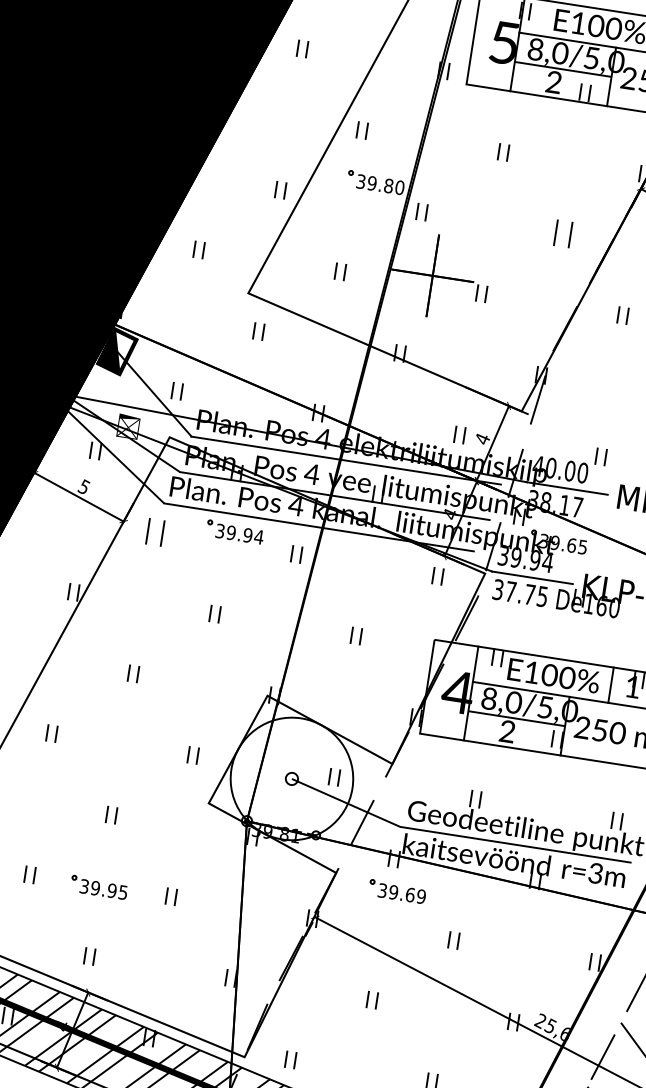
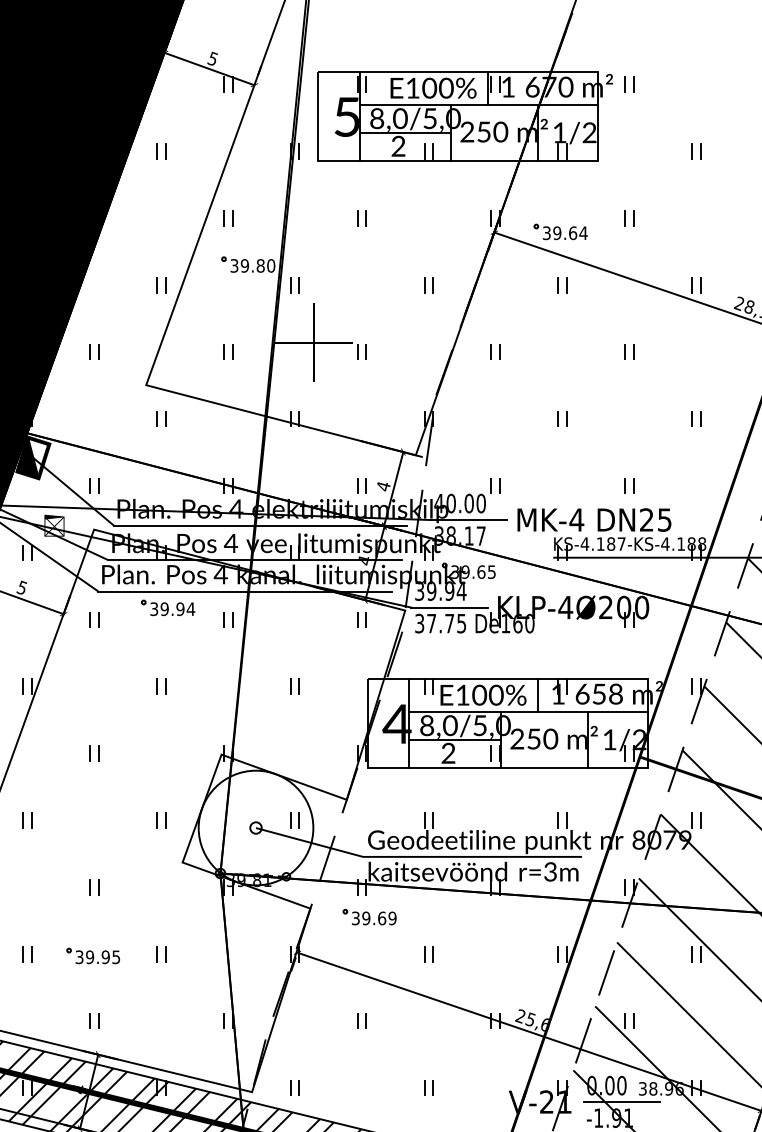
part: (562, 234) -> (428, 285), size x0.62
part: (155, 532) -> (94, 619), size x0.62

